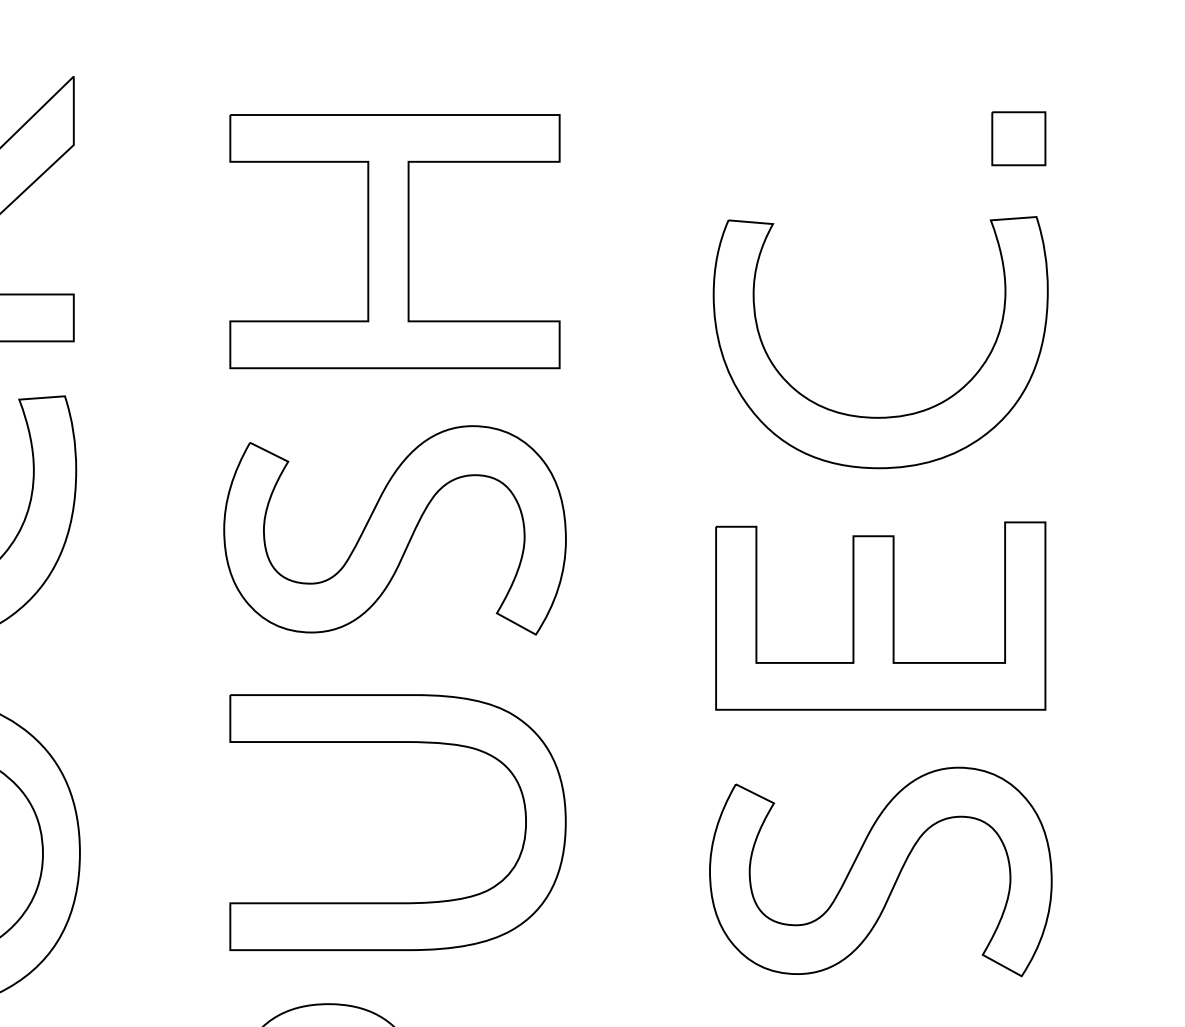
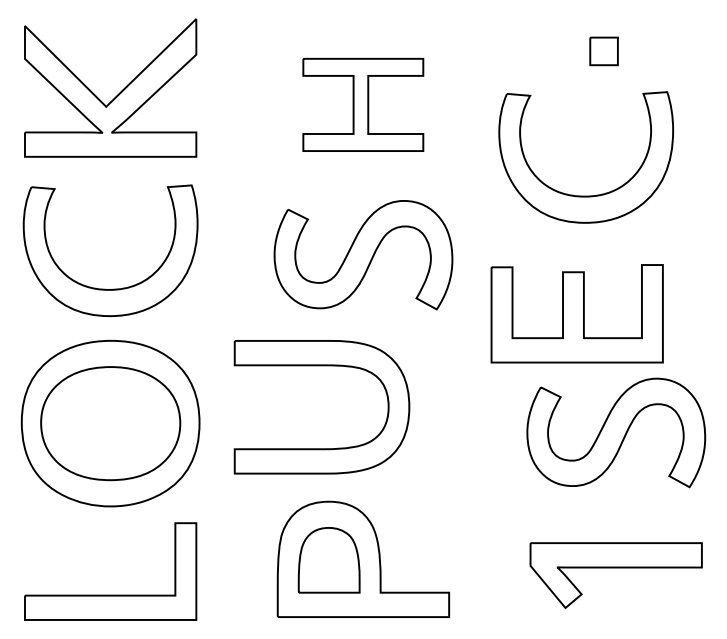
part: (1017, 138) -> (603, 51), moved
part: (393, 240) -> (362, 104), size x0.7
part: (879, 415) -> (585, 195), moved
part: (879, 615) -> (576, 313), moved
part: (396, 744) -> (321, 366), moved

